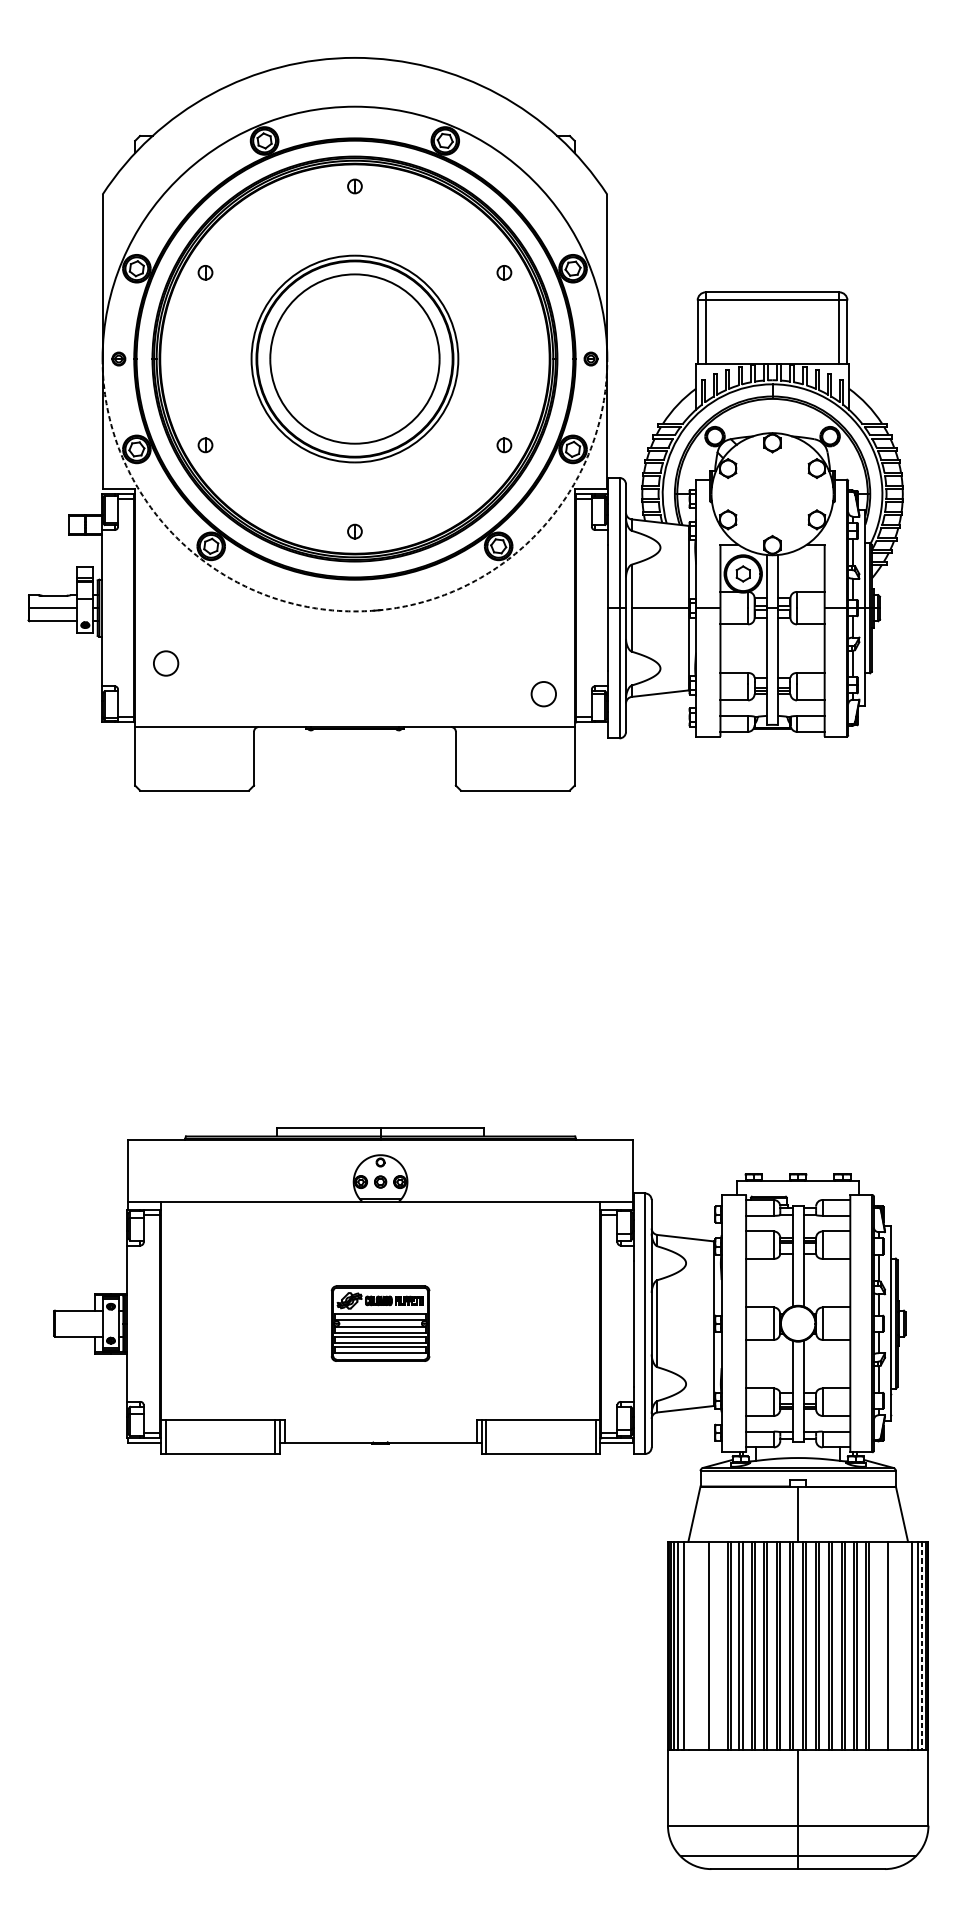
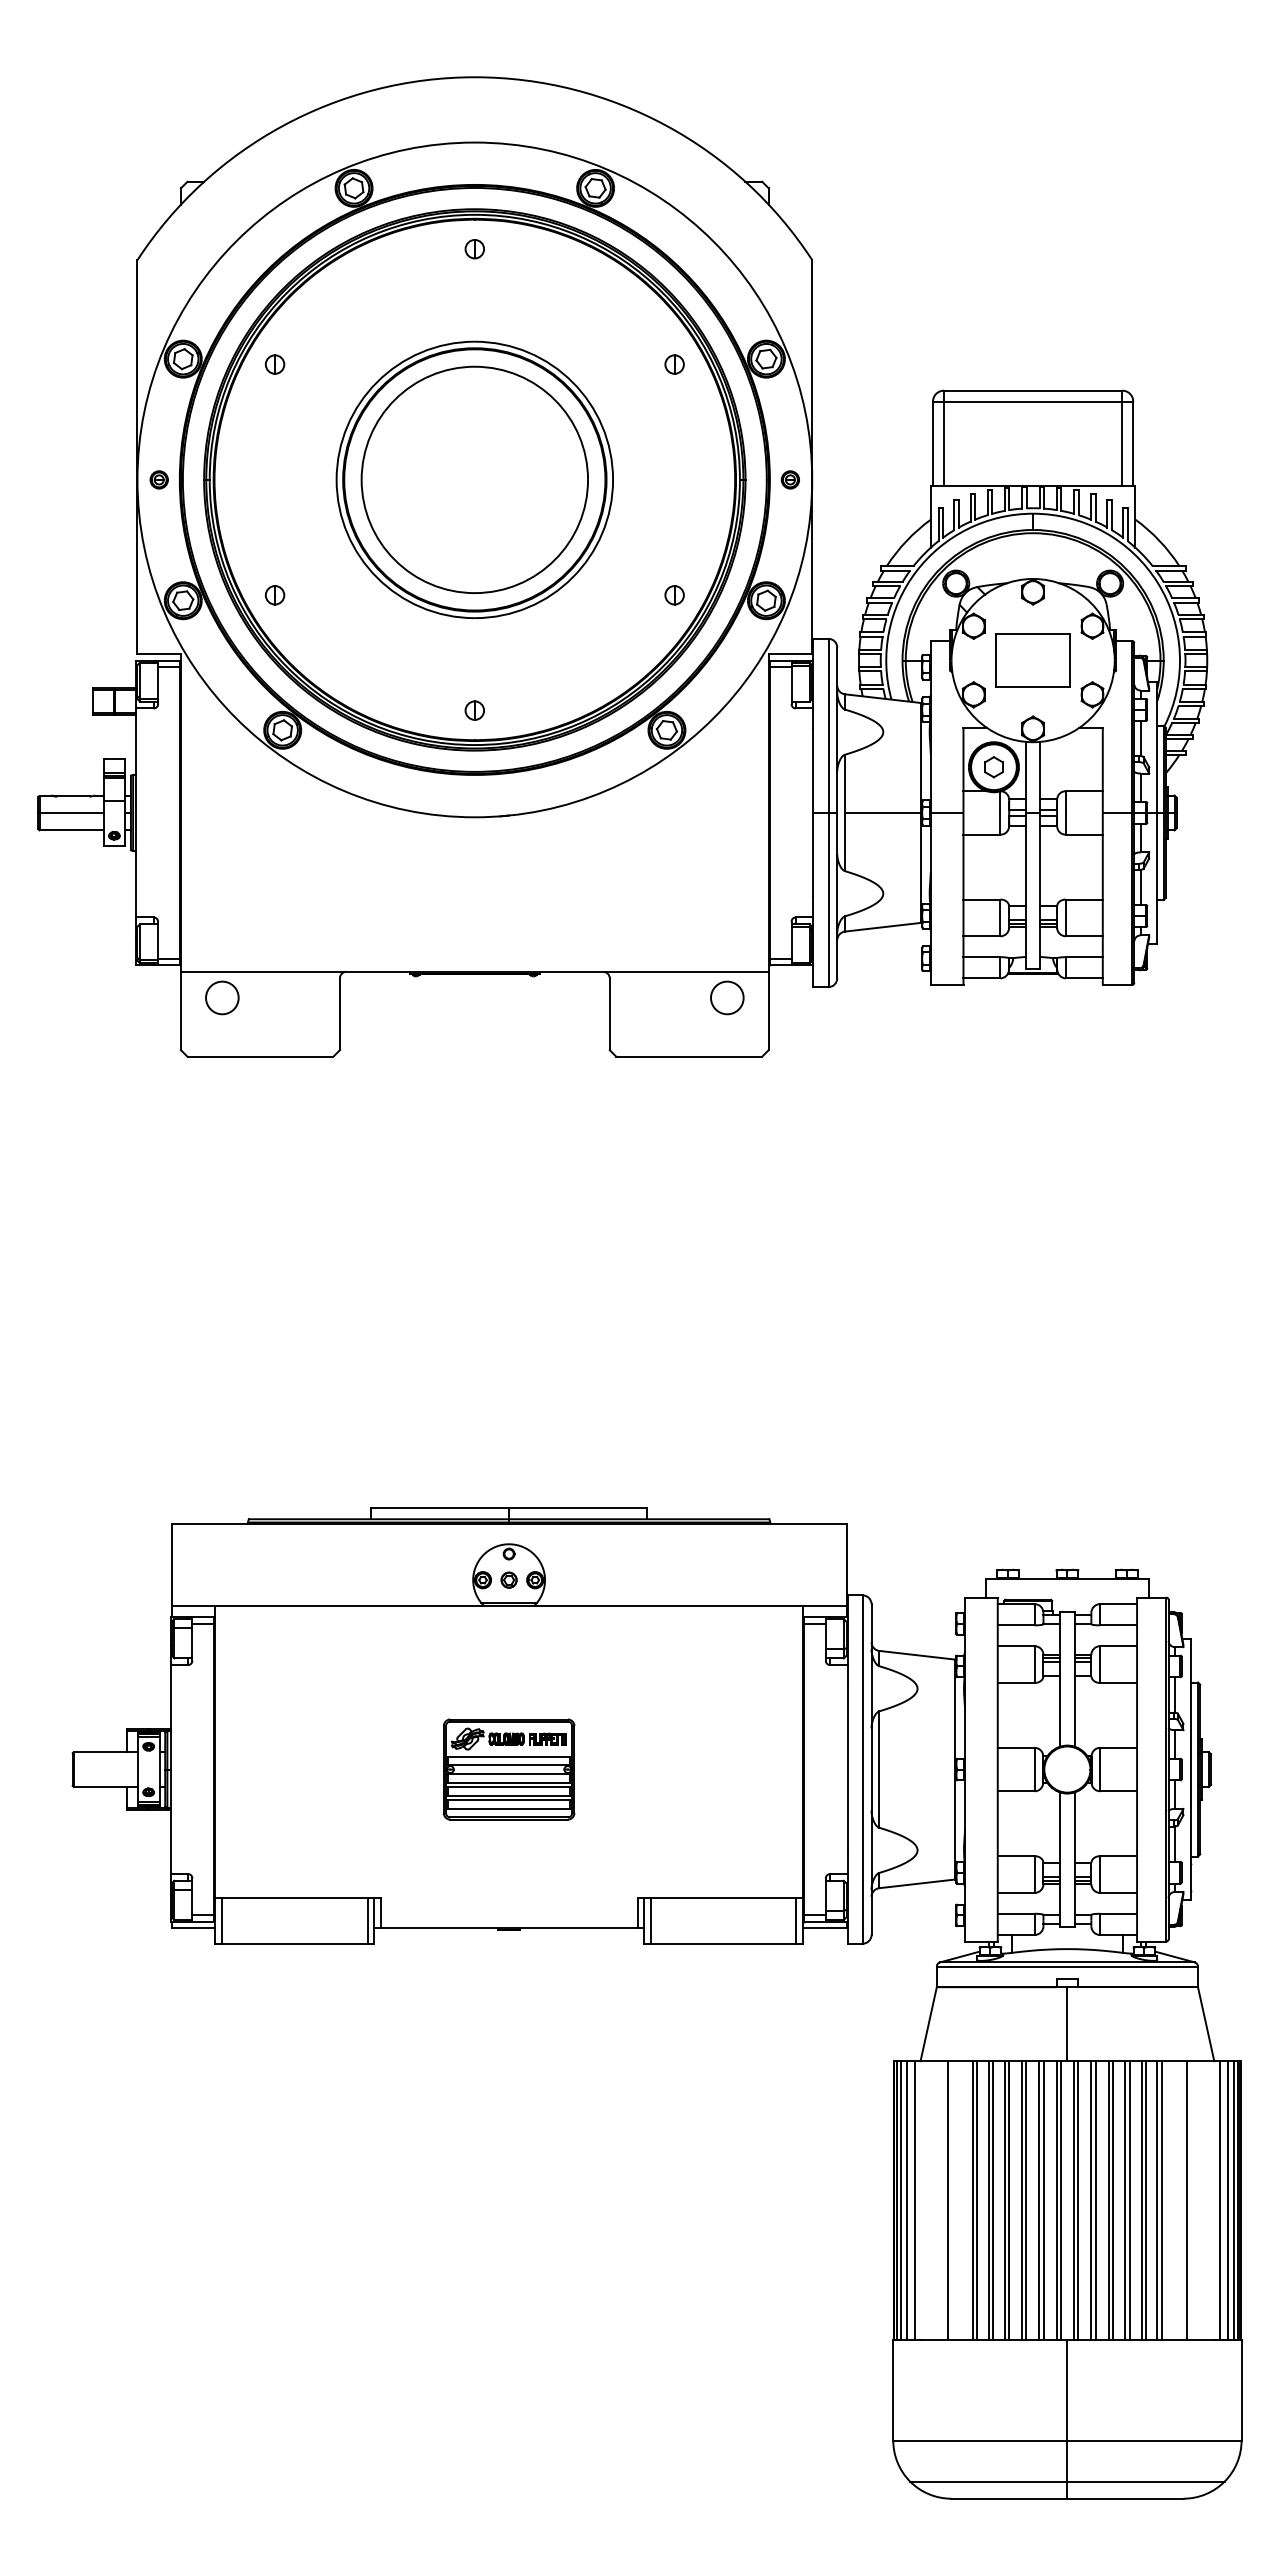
part: (772, 494) -> (1032, 660), added
arc: (354, 611) -> (474, 817), dashed -> solid
circle: (166, 663) -> (222, 997), moved
circle: (543, 693) -> (727, 997), moved
line: (922, 1646) -> (1233, 2201), dashed -> solid

